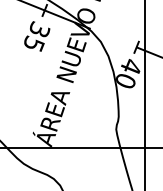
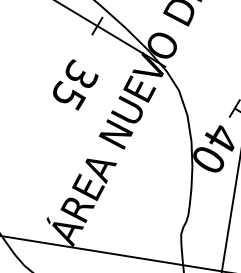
text: (37, 36) -> (76, 84), moved

